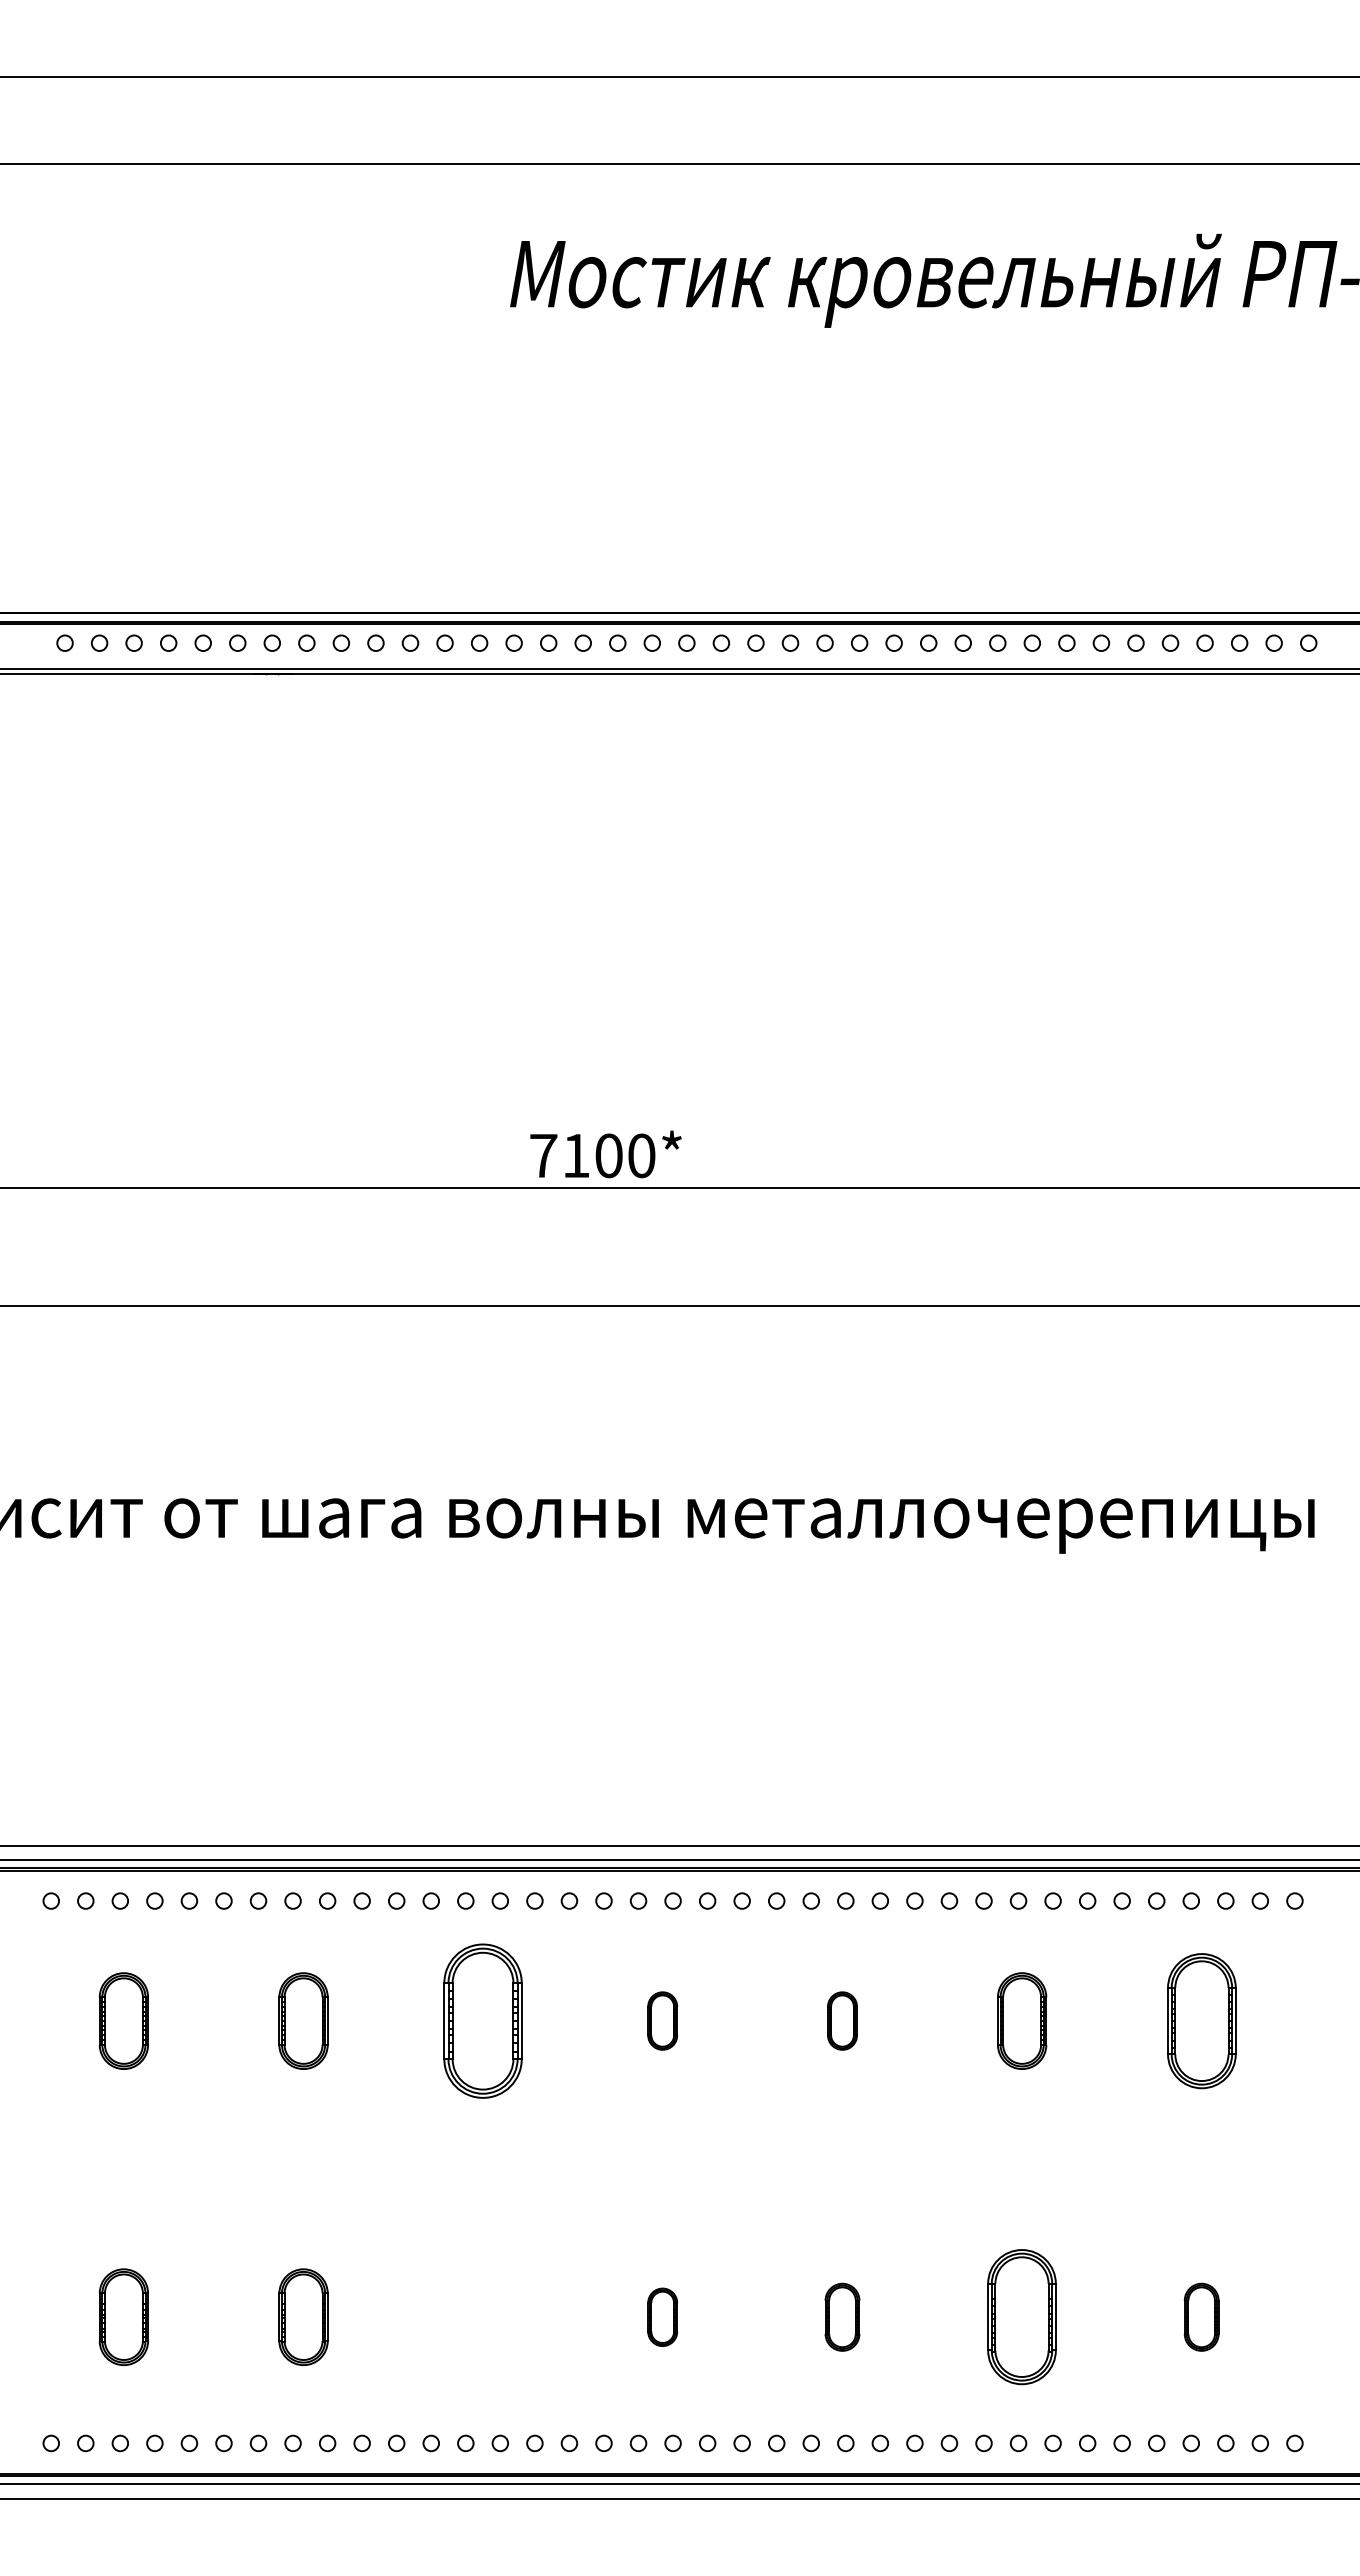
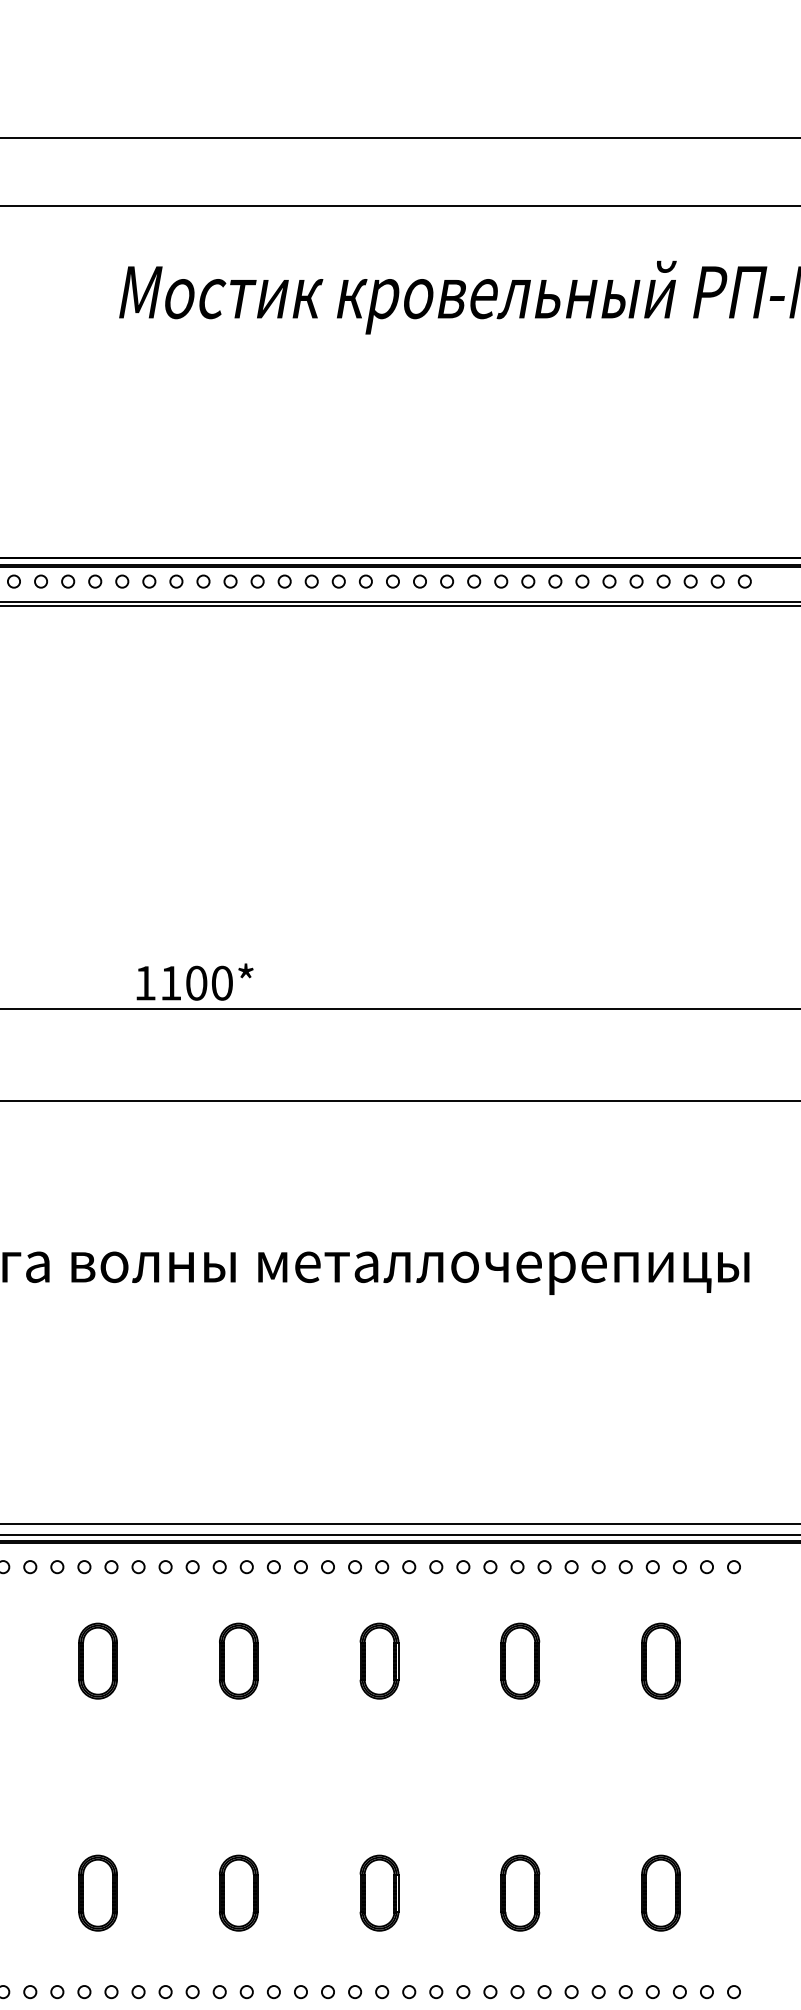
text: (543, 1155) -> (145, 982), 7100* -> 1100*
part: (483, 2020) -> (98, 1660), size x0.62
part: (662, 2020) -> (238, 1660), size x1.67
part: (842, 2020) -> (379, 1660), size x1.67
part: (1201, 2020) -> (660, 1660), size x0.71
part: (483, 2317) -> (98, 1893), added
part: (662, 2317) -> (238, 1893), size x1.67
part: (842, 2317) -> (379, 1893), size x1.43
part: (1022, 2317) -> (520, 1893), size x0.71
part: (1201, 2317) -> (660, 1893), size x1.43

